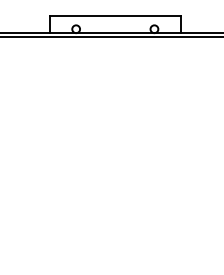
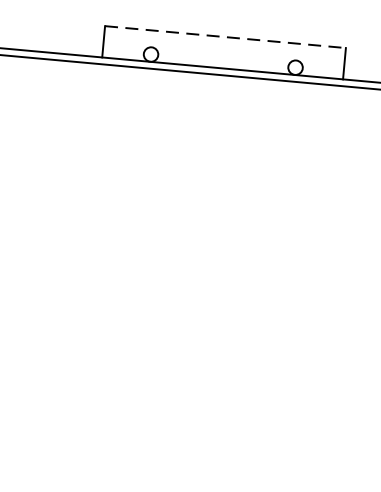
line: (115, 16) -> (225, 37), solid -> dashed

